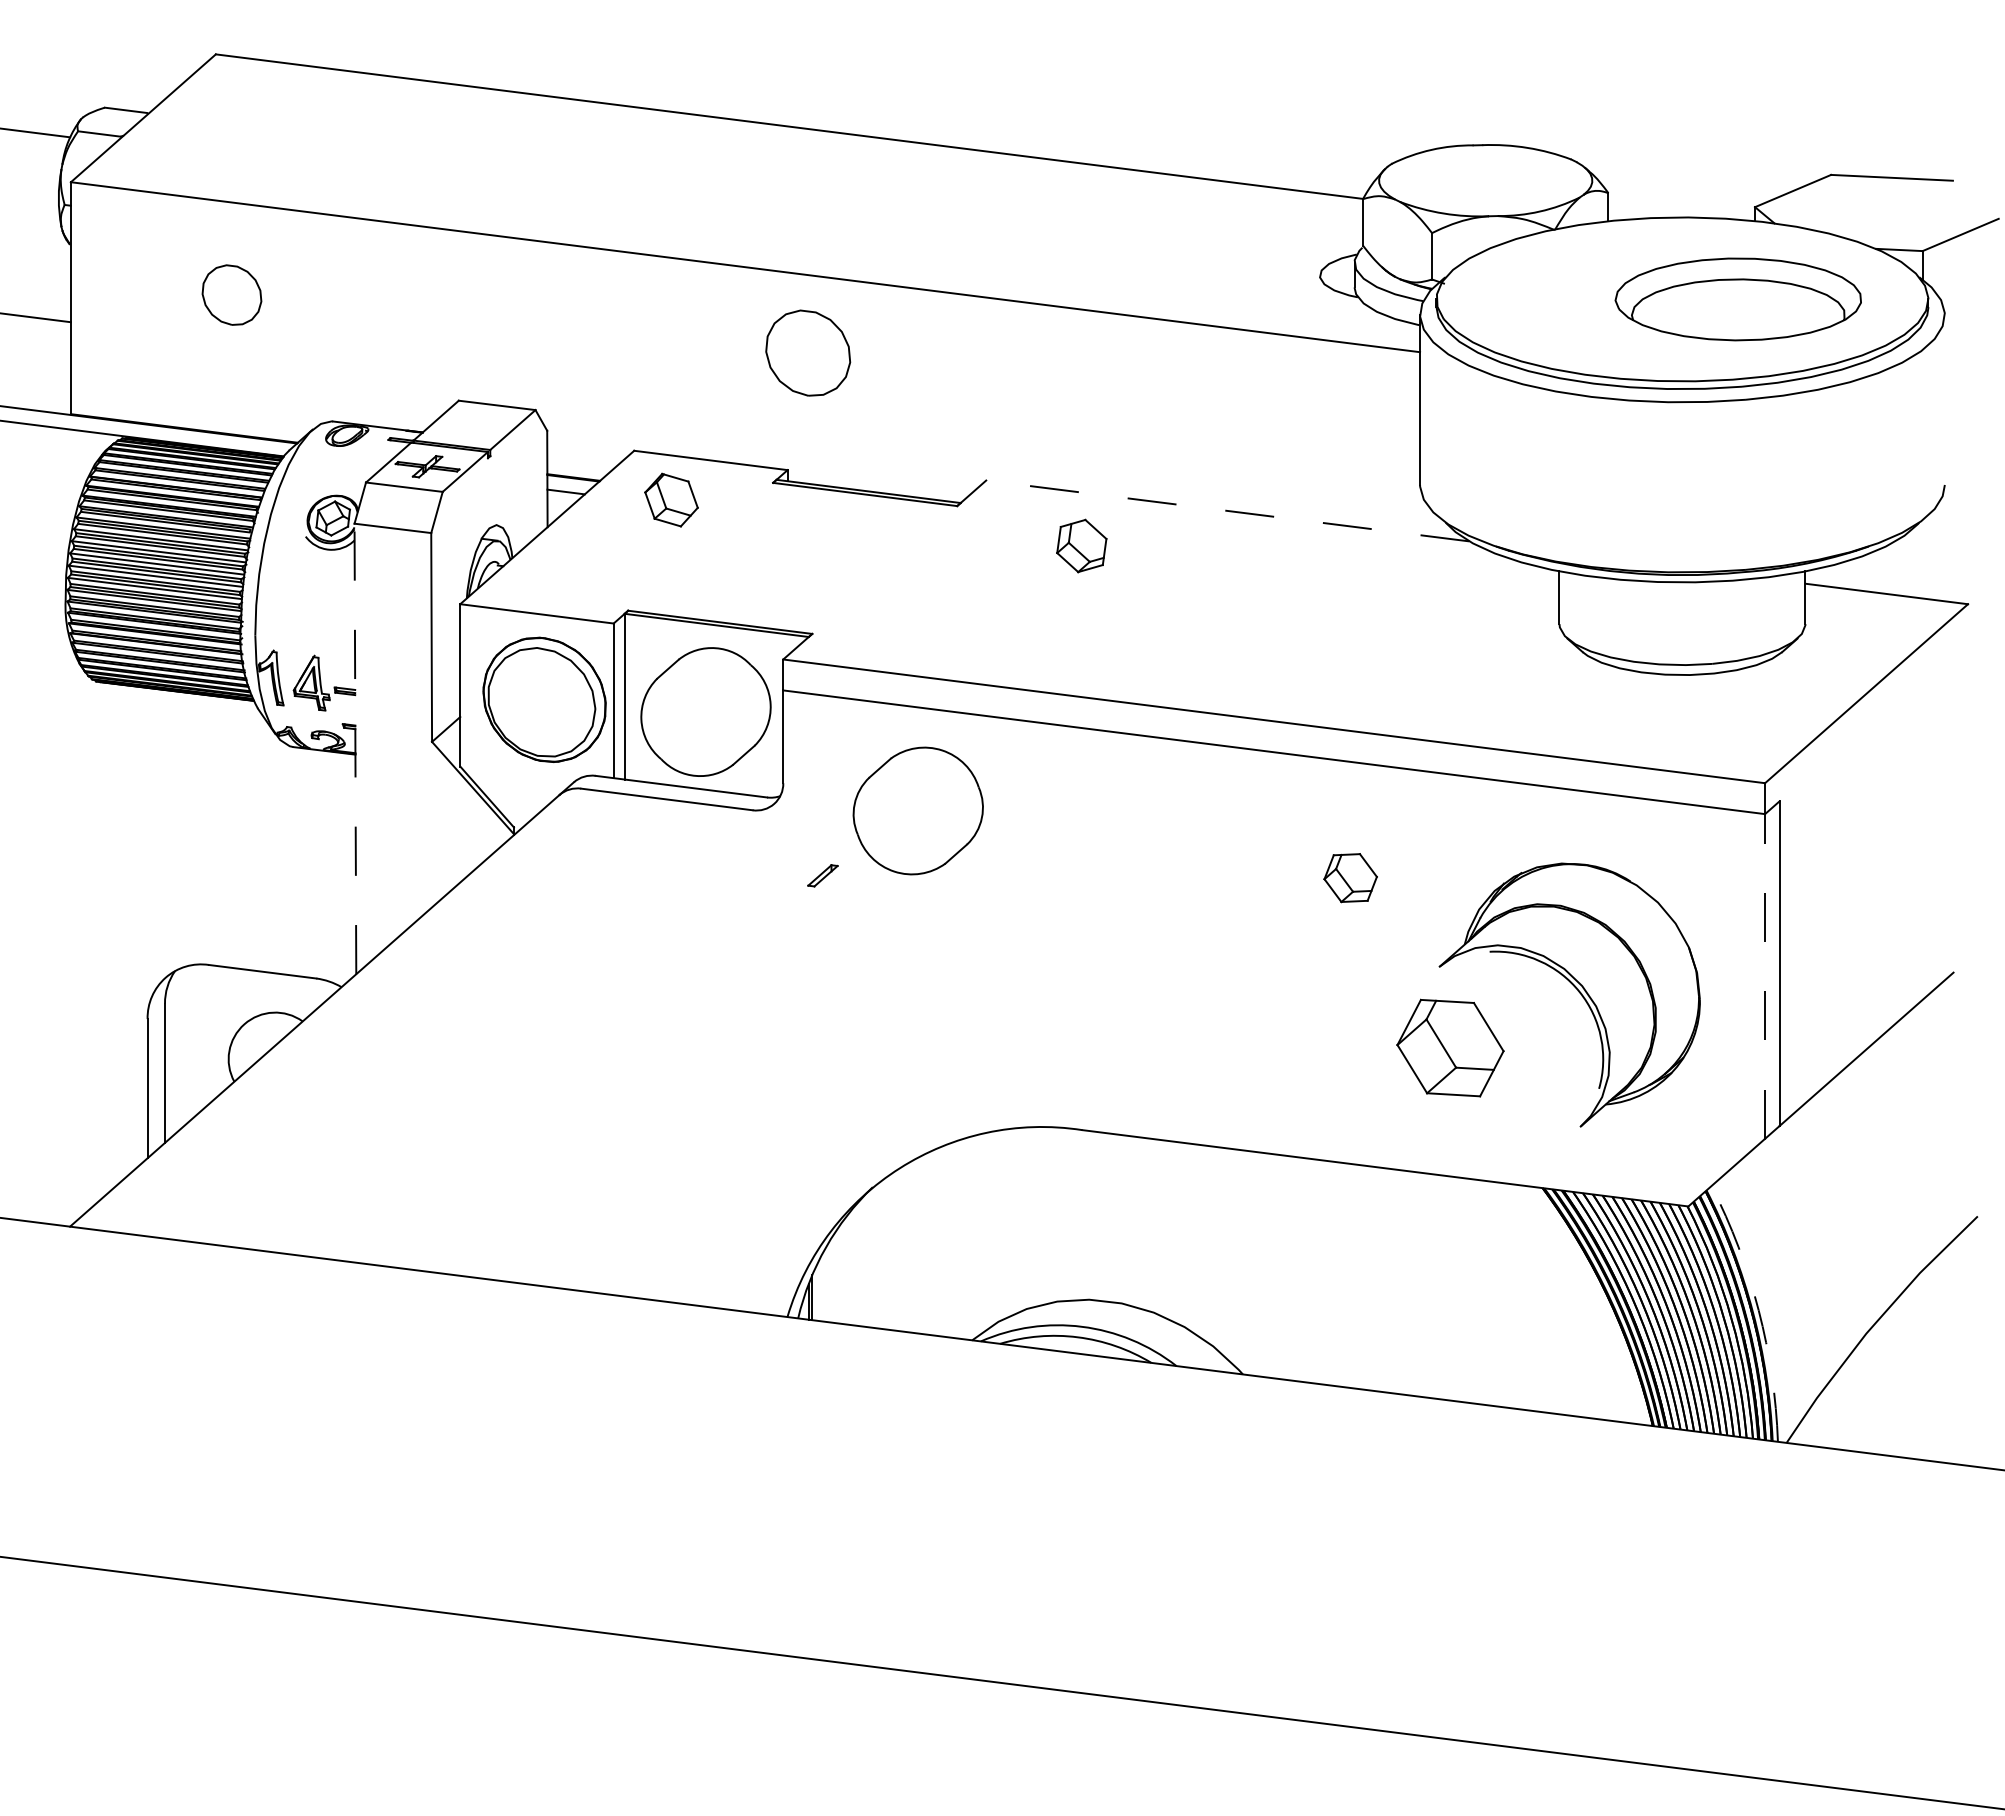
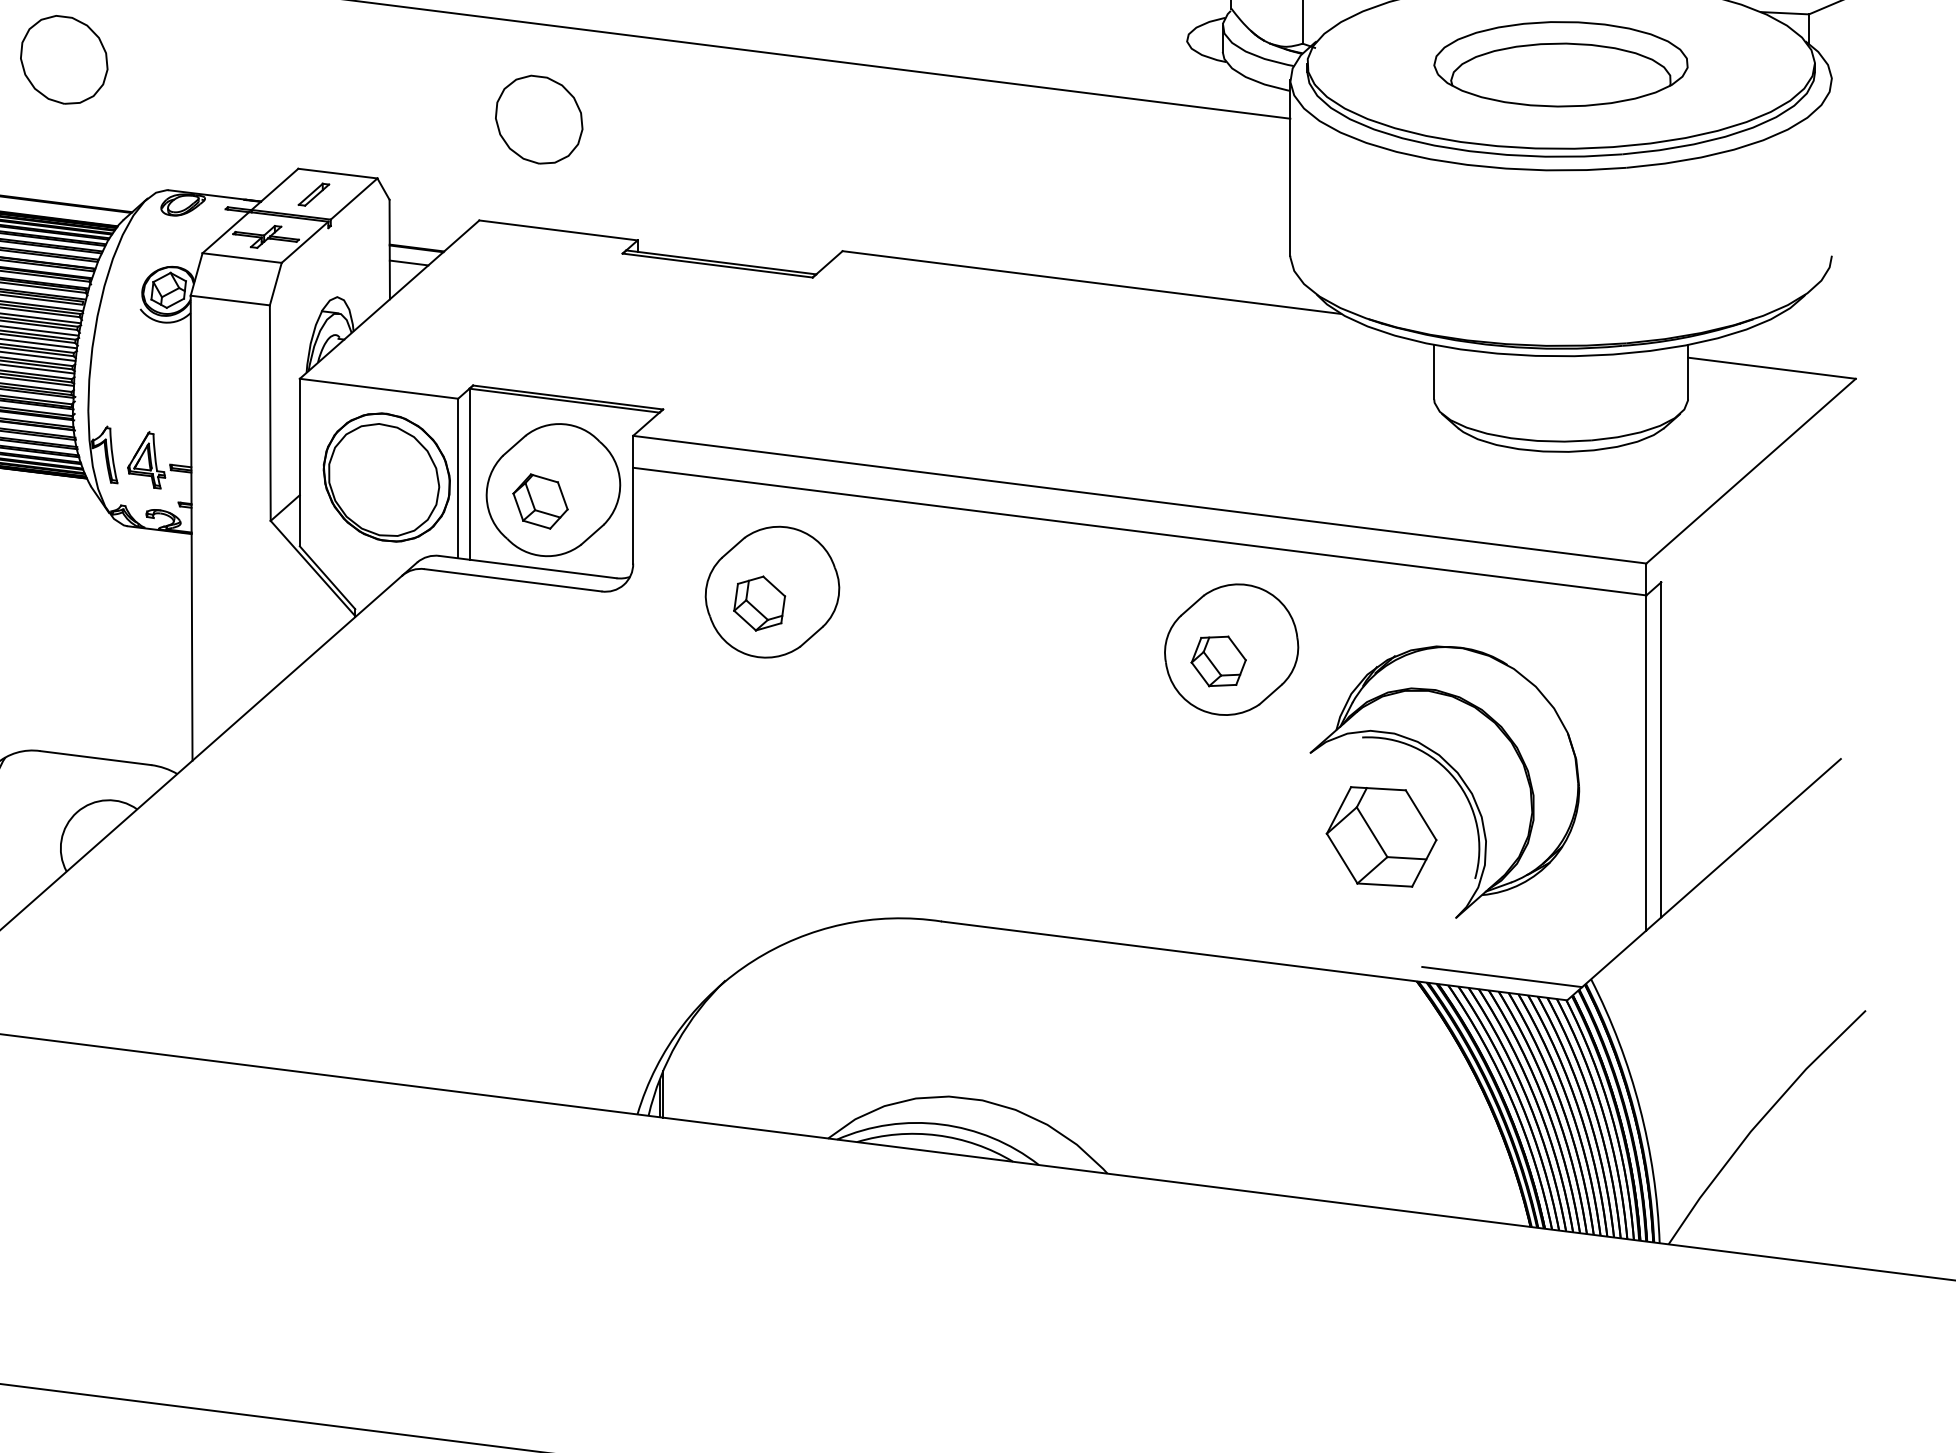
part: (231, 294) -> (63, 59), size x1.43
part: (1737, 299) -> (1560, 64), moved
part: (808, 352) -> (539, 119), moved
part: (671, 499) -> (540, 500), moved
line: (1227, 510) -> (1091, 282), dashed -> solid
part: (1081, 545) -> (759, 603), moved
line: (355, 748) -> (191, 527), dashed -> solid
part: (1362, 866) -> (1230, 649), added
part: (822, 875) -> (313, 194), moved
line: (1765, 975) -> (1646, 761), dashed -> solid
part: (1450, 1047) -> (1381, 836), moved
line: (1624, 1183) -> (1501, 976), added
arc: (1758, 1310) -> (1639, 1107), dashed -> solid

